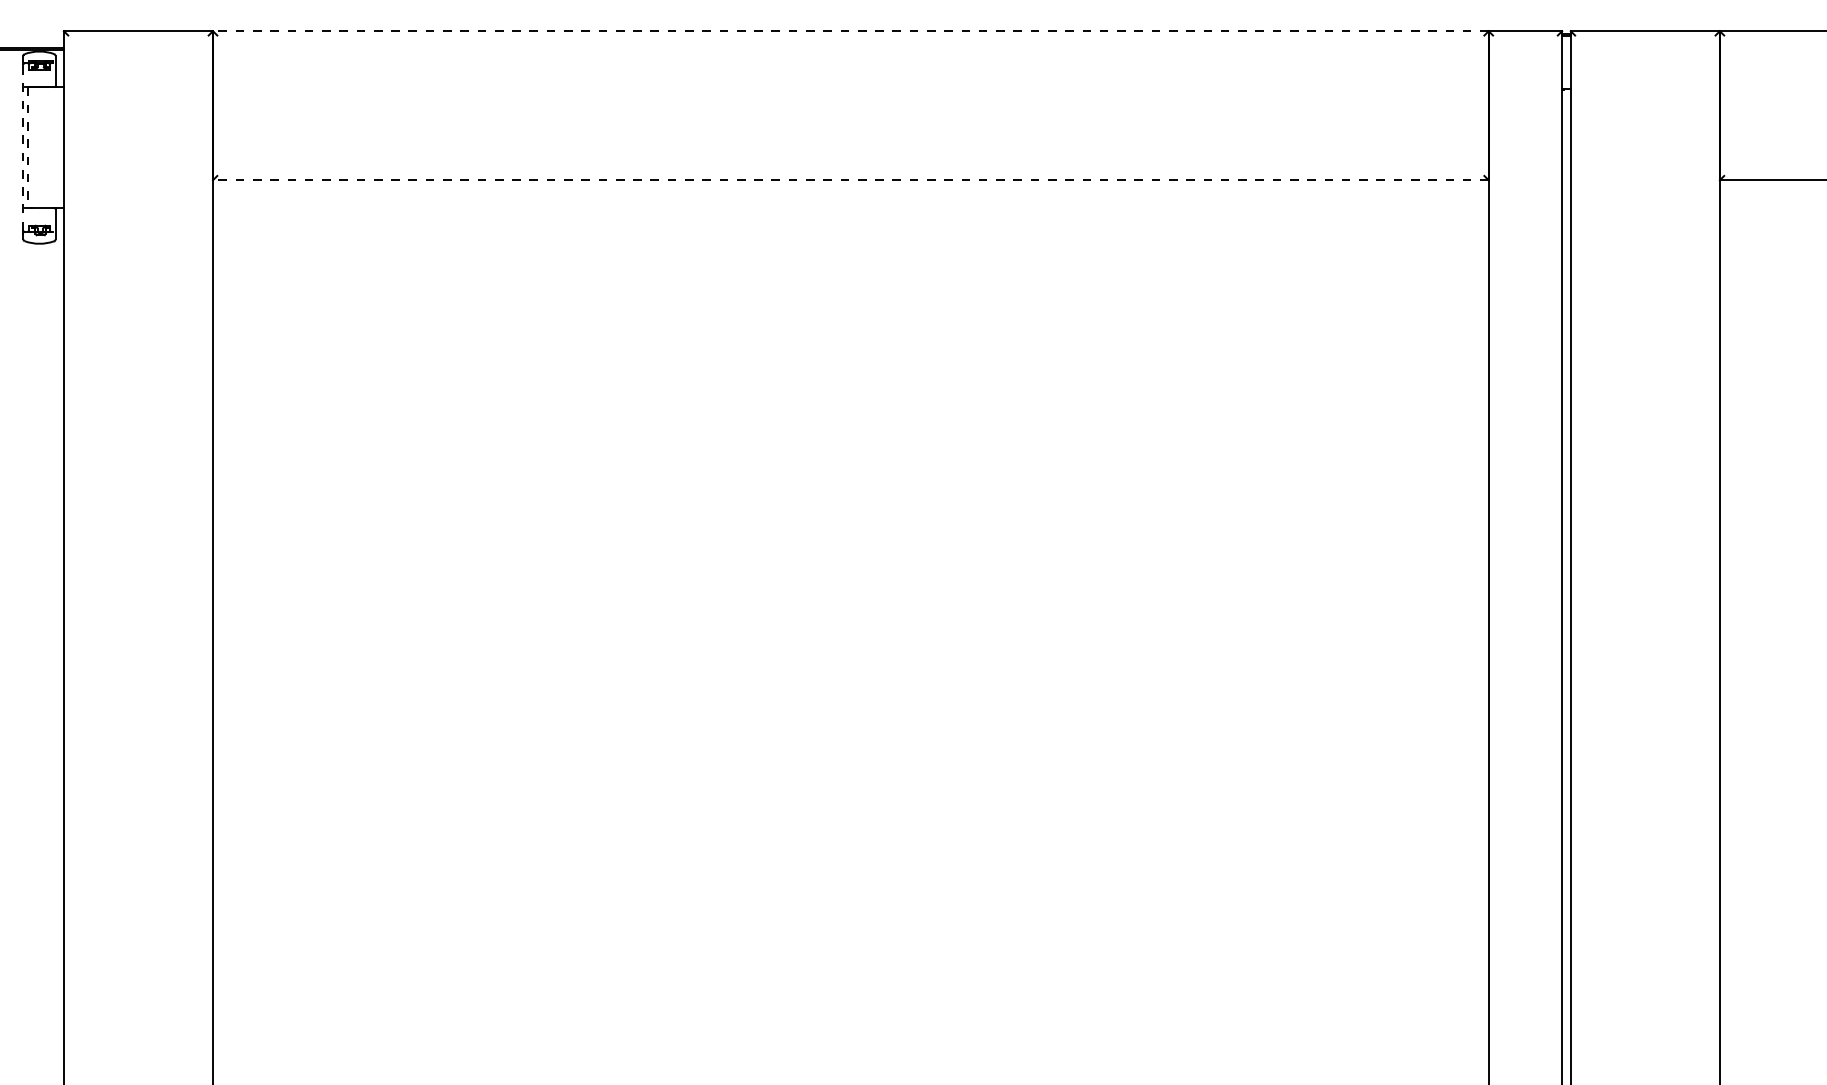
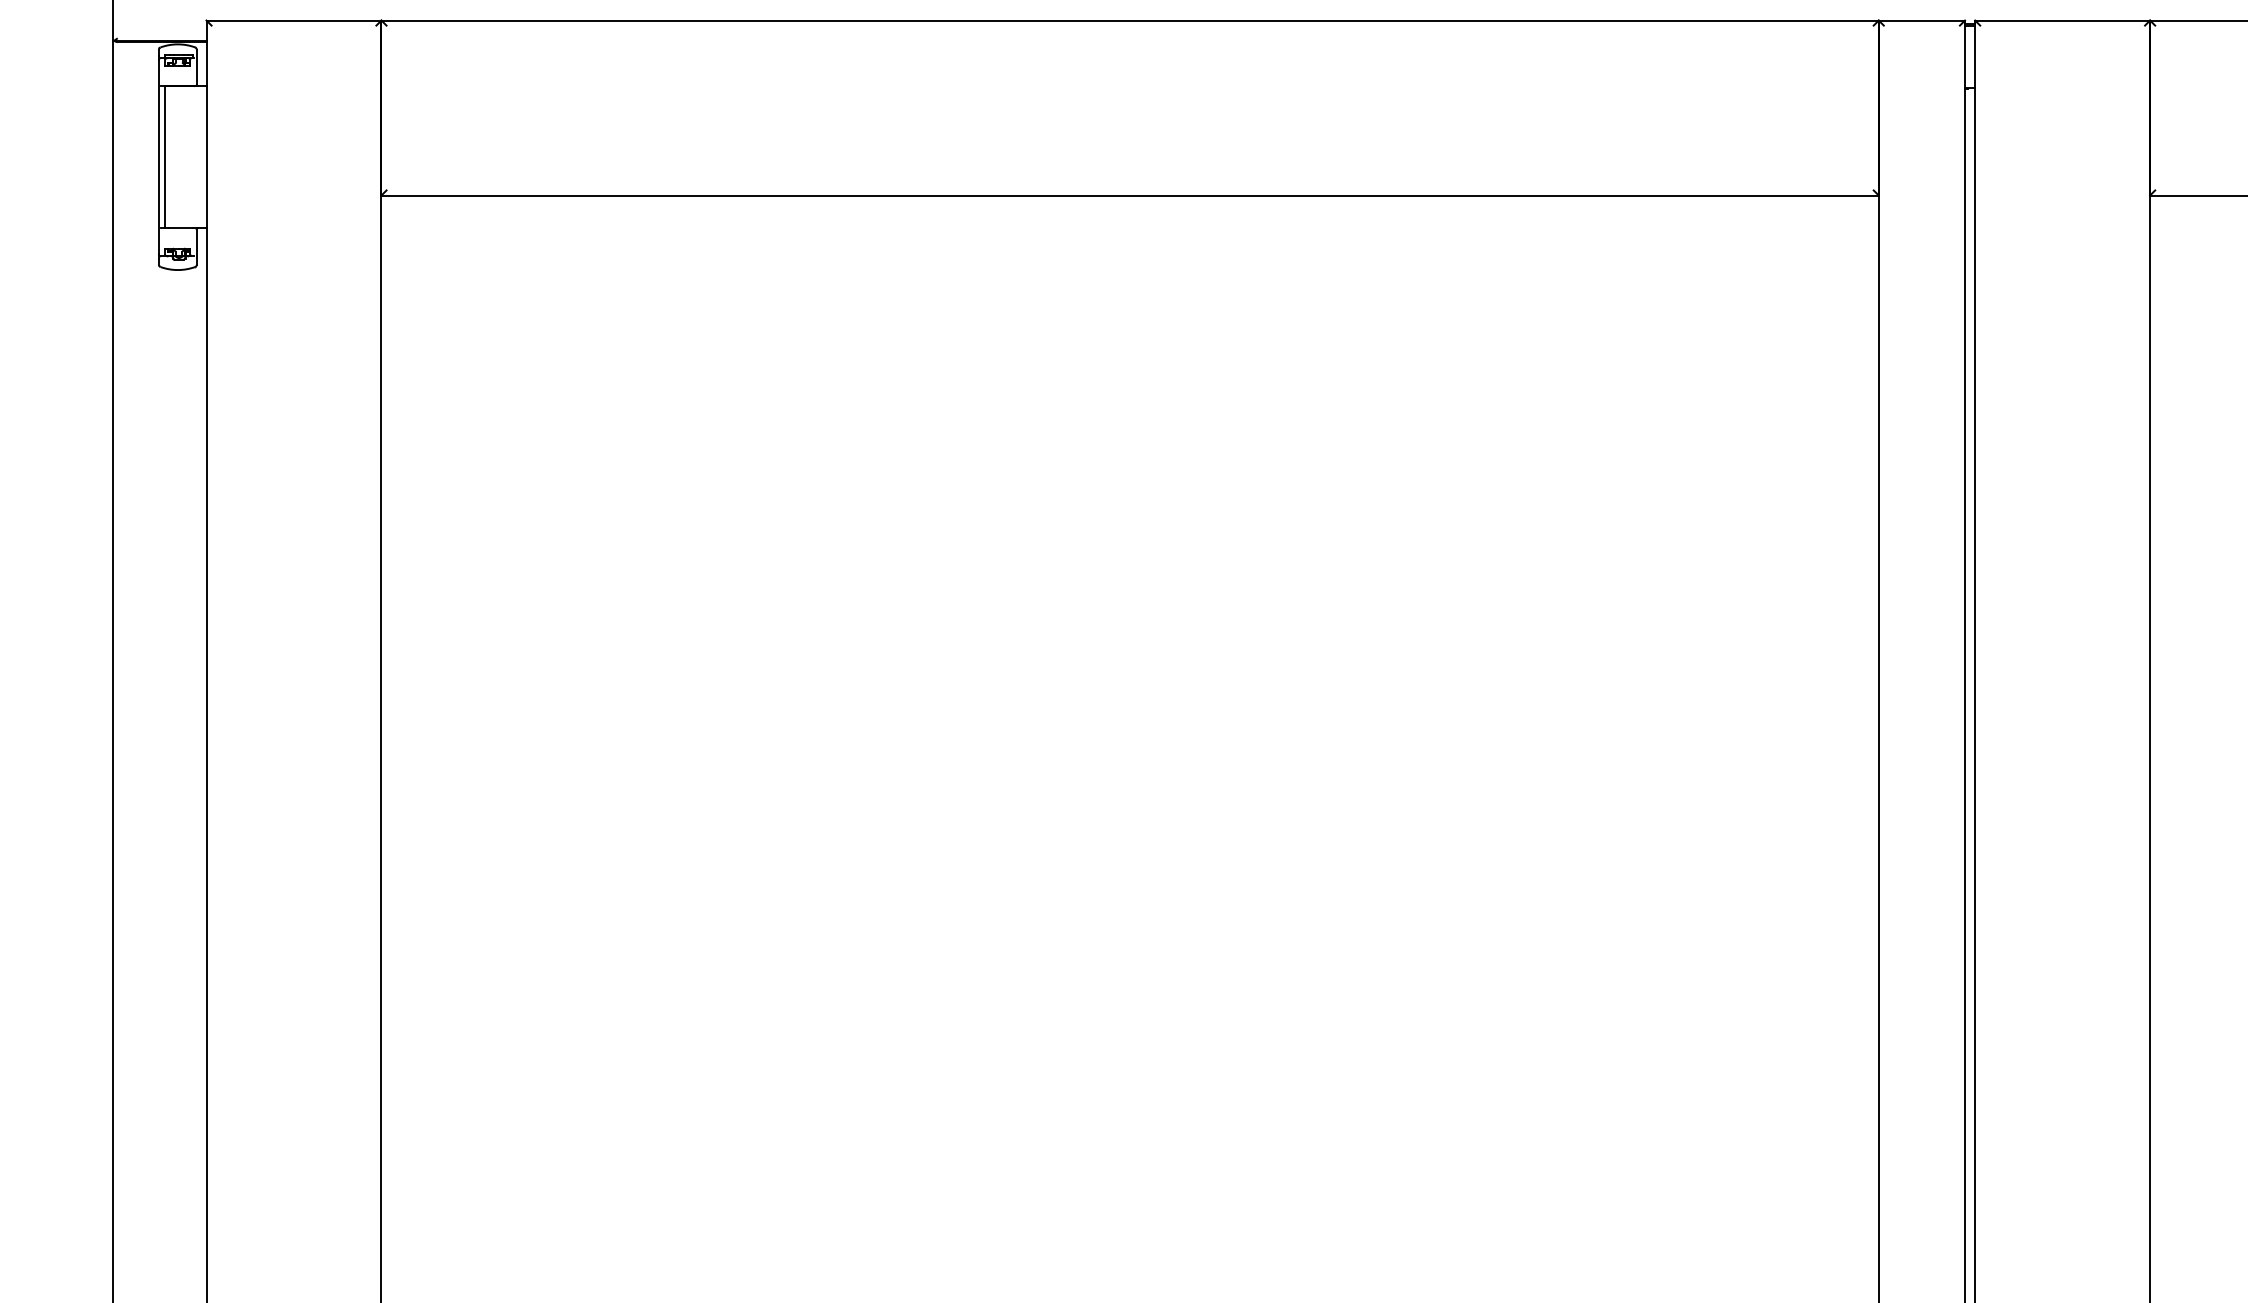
line: (851, 31) -> (1130, 20), dashed -> solid
line: (23, 147) -> (158, 156), dashed -> solid
line: (28, 147) -> (164, 157), dashed -> solid
line: (851, 180) -> (1130, 195), dashed -> solid

